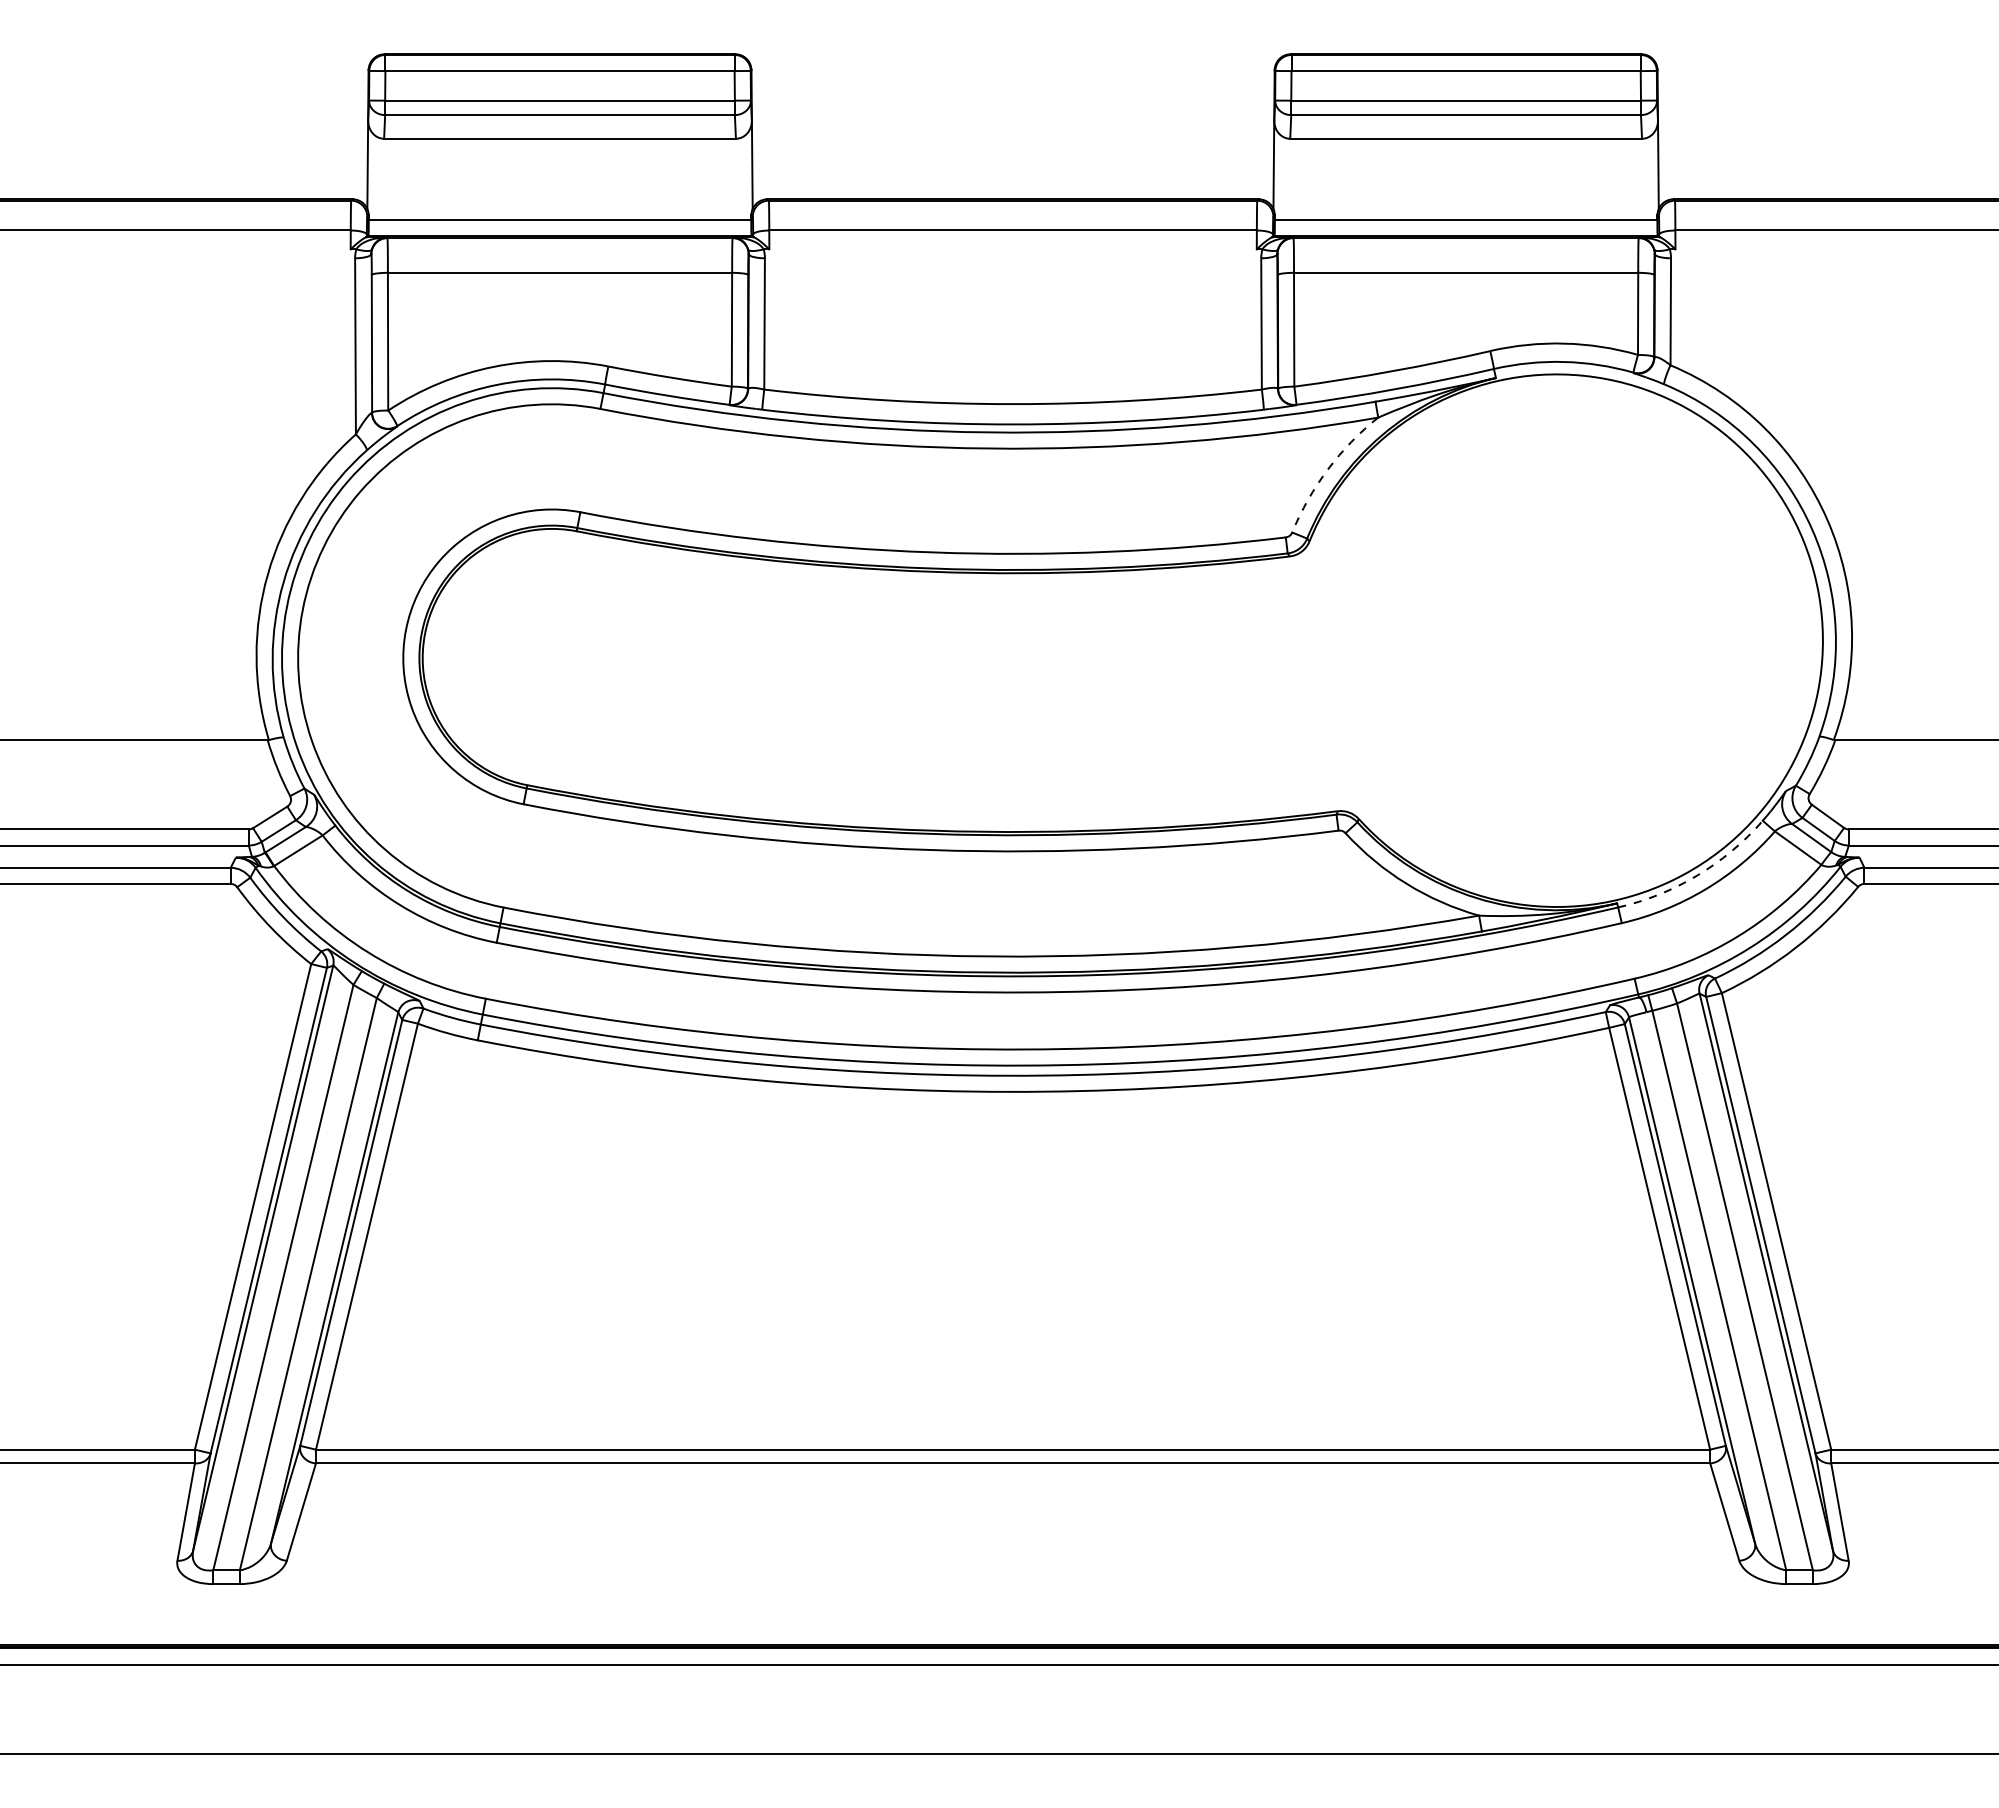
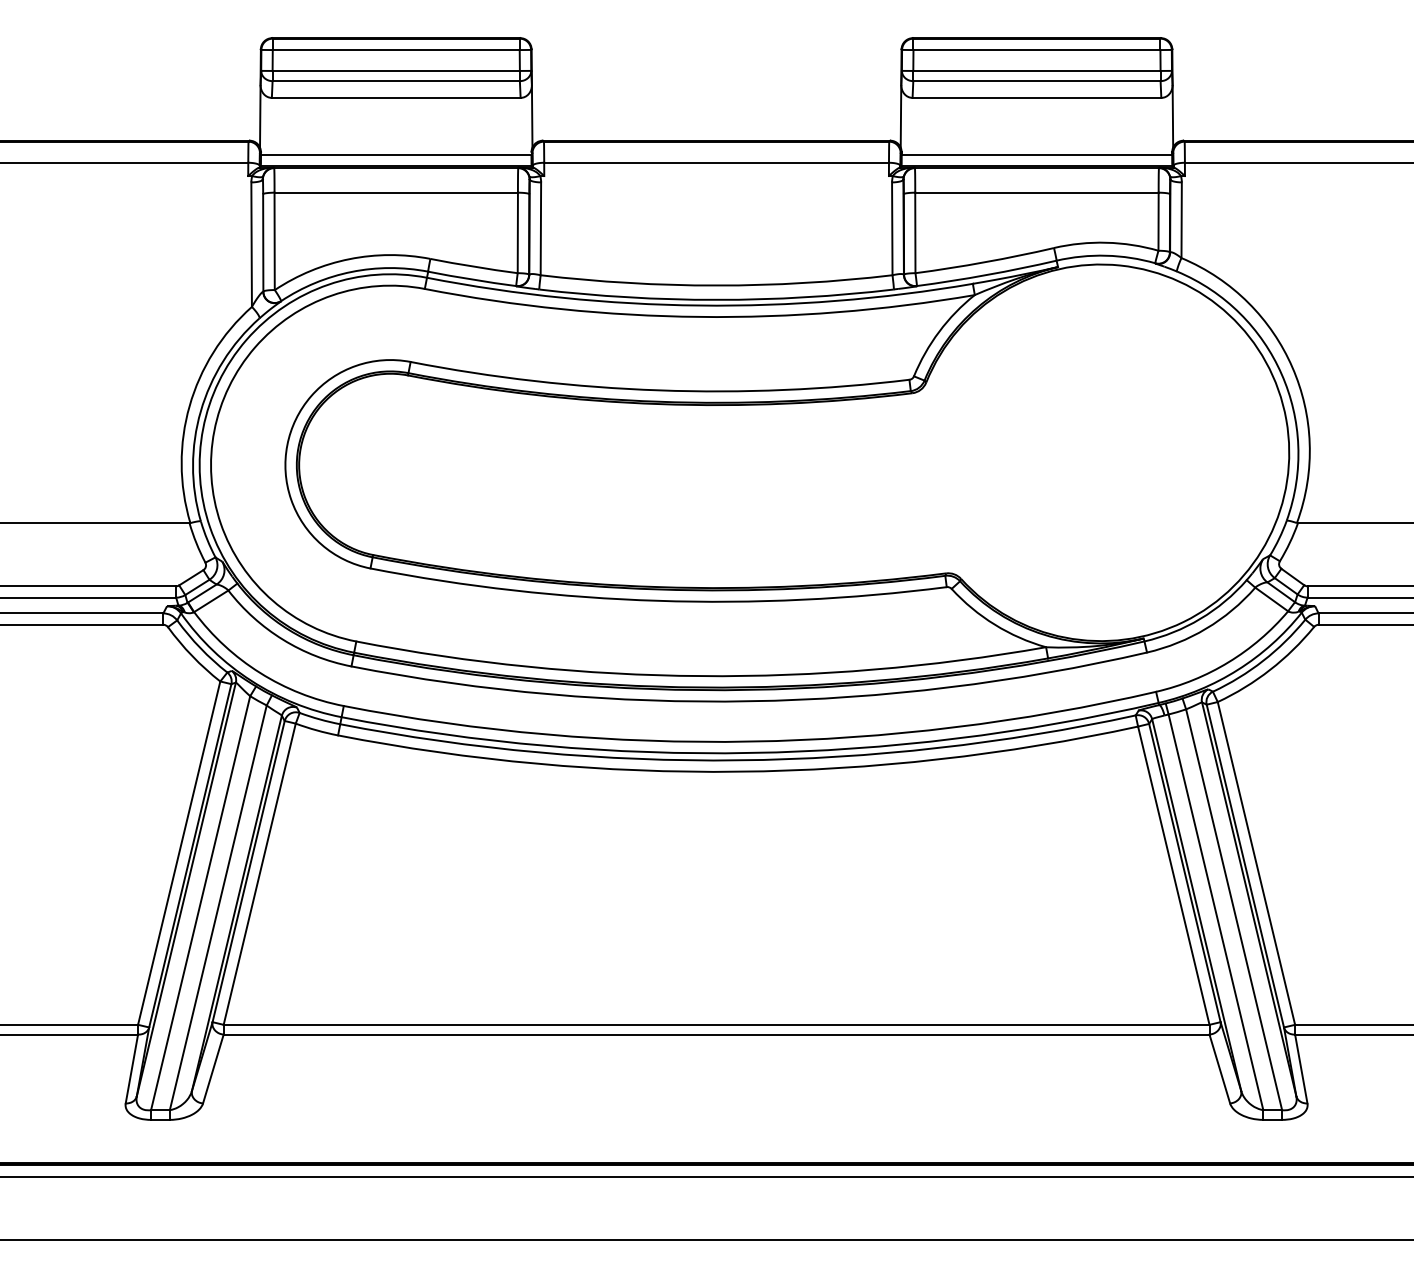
arc: (1327, 469) -> (938, 331), dashed -> solid
arc: (1697, 875) -> (1200, 618), dashed -> solid

